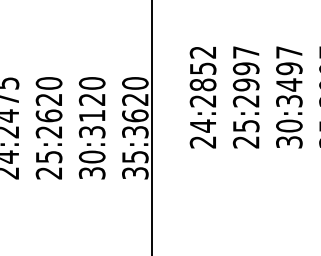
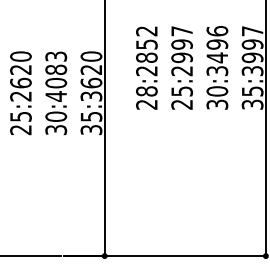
text: (289, 52) -> (217, 31), 30:3497 -> 30:3496
text: (92, 107) -> (56, 76), 30:3120 -> 30:4083
text: (202, 126) -> (146, 91), 24:2852 -> 28:2852

